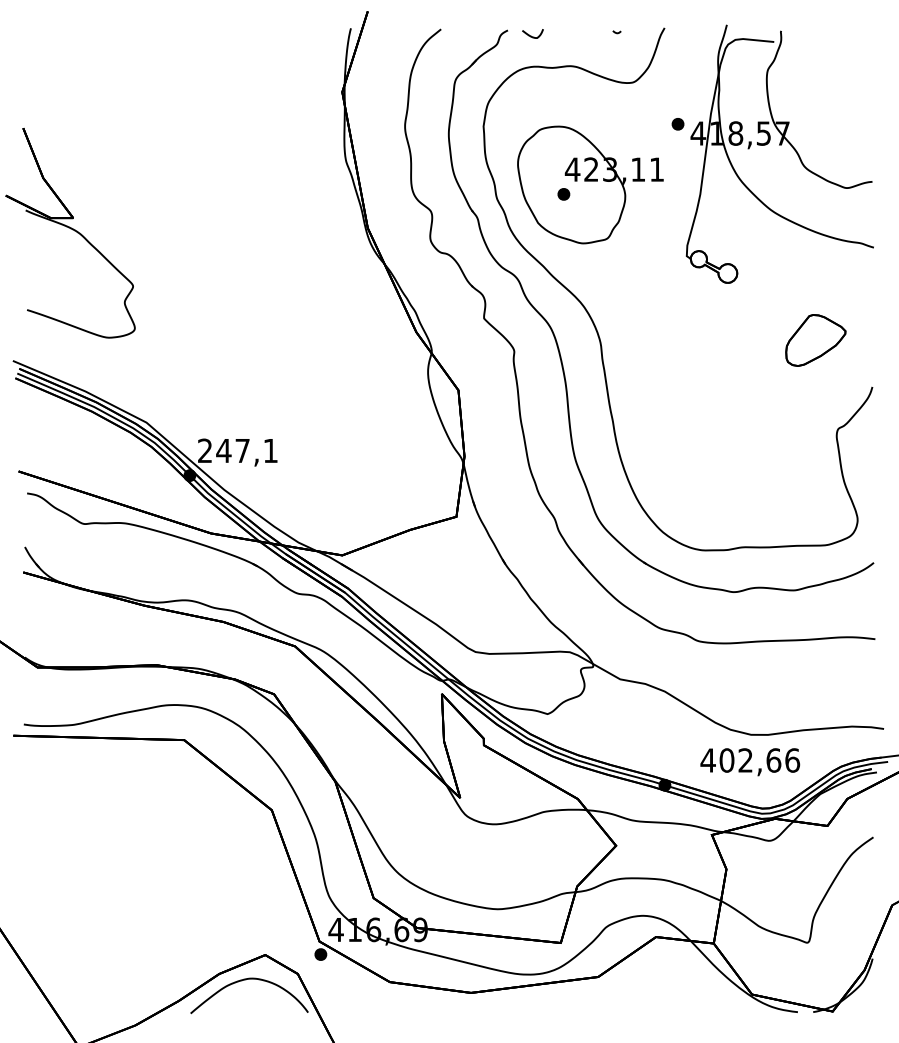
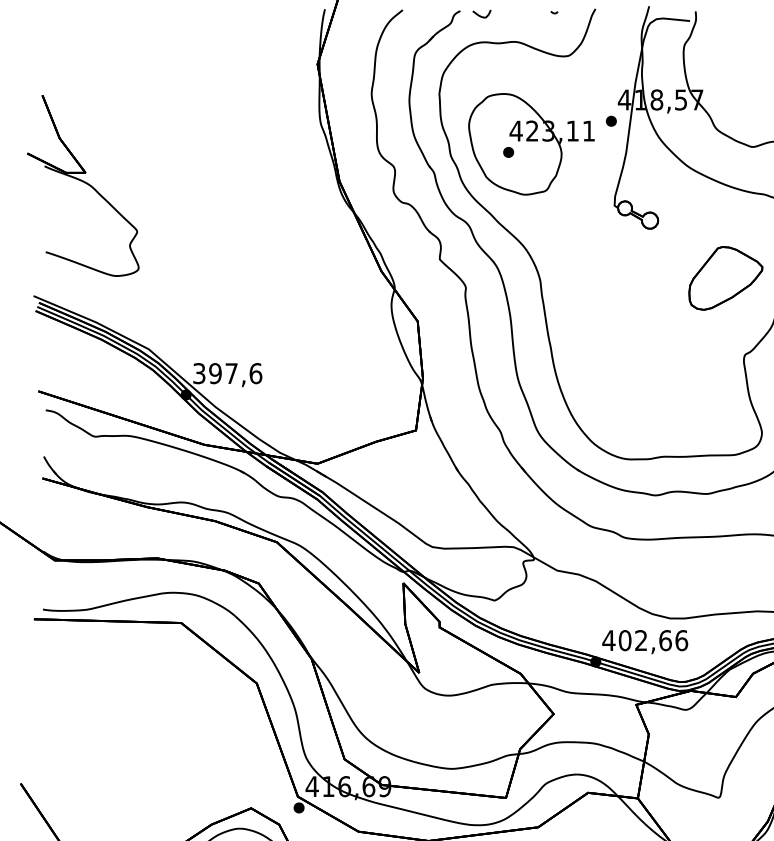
part: (677, 124) -> (610, 121), moved
part: (815, 340) -> (725, 278), size x1.43
text: (238, 450) -> (228, 373), 247,1 -> 397,6
text: (750, 762) -> (645, 642), moved

